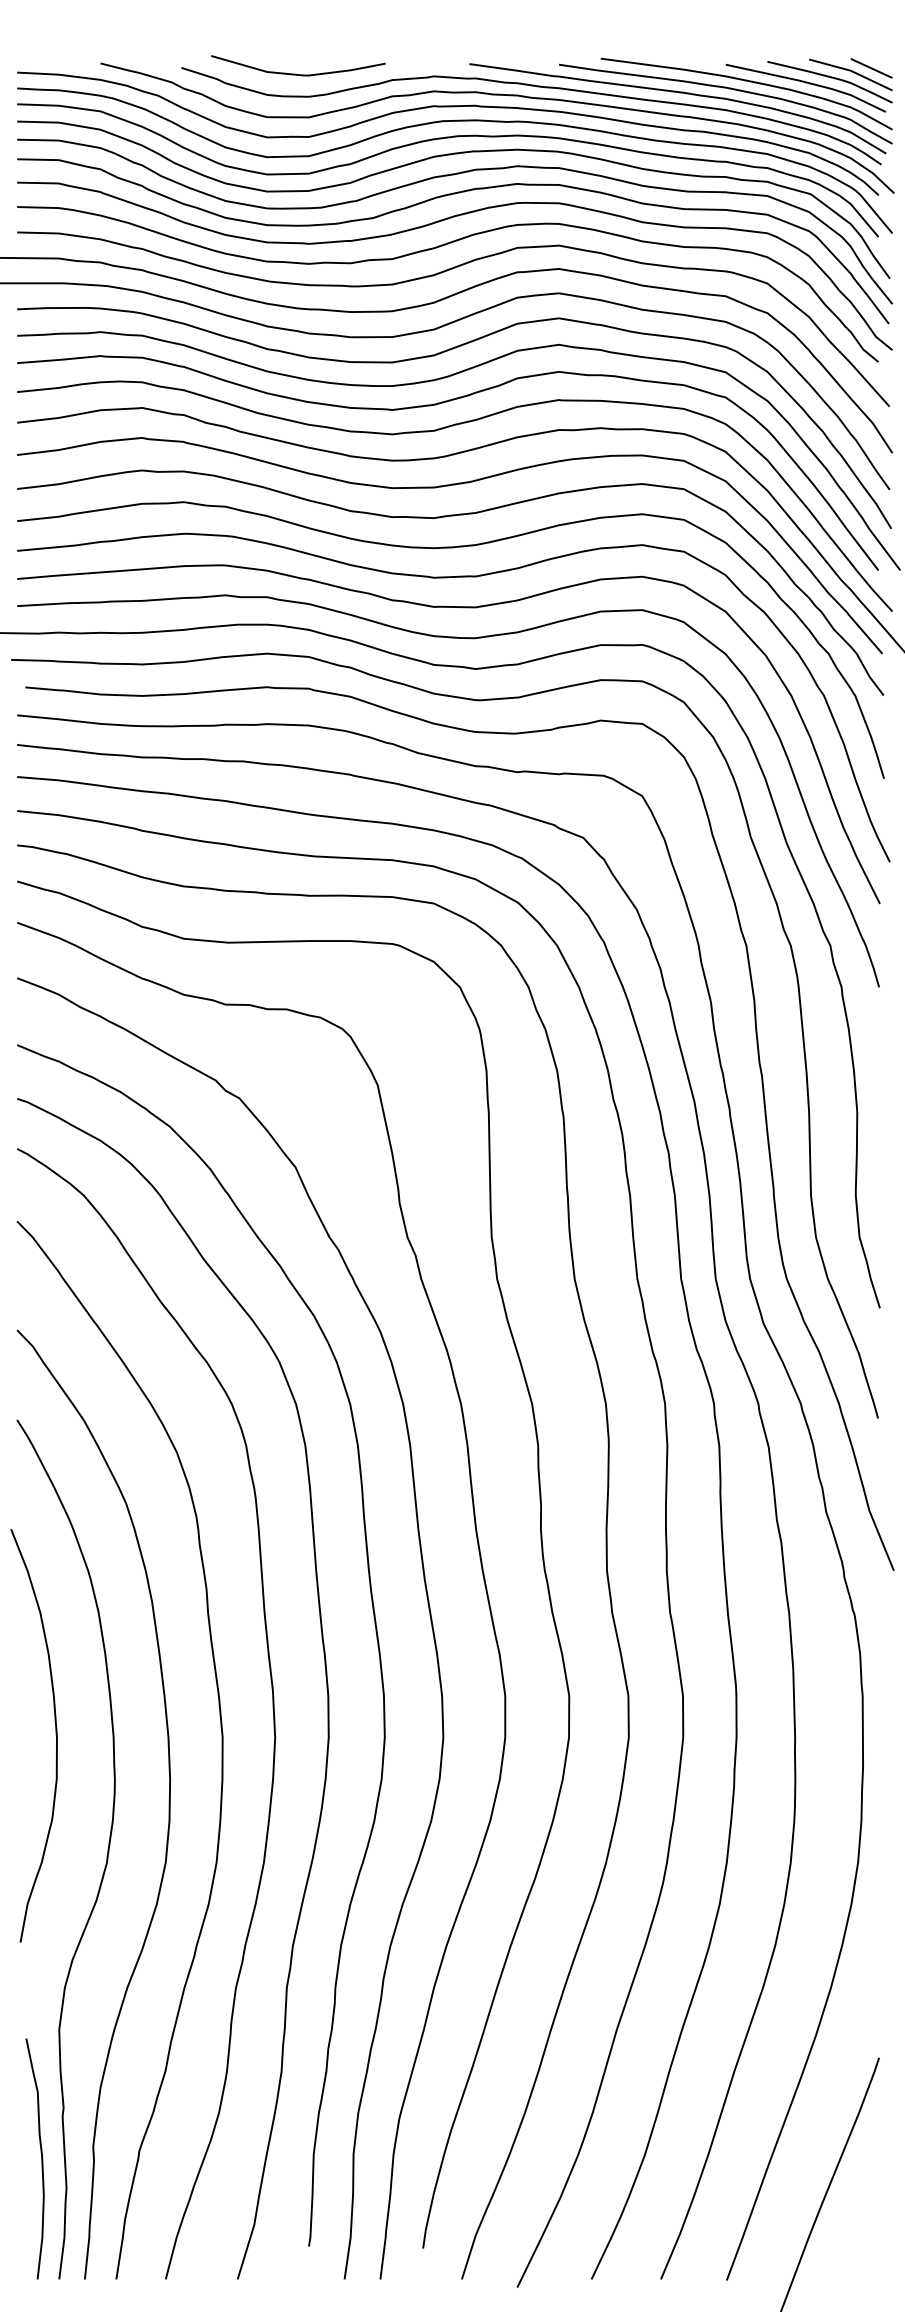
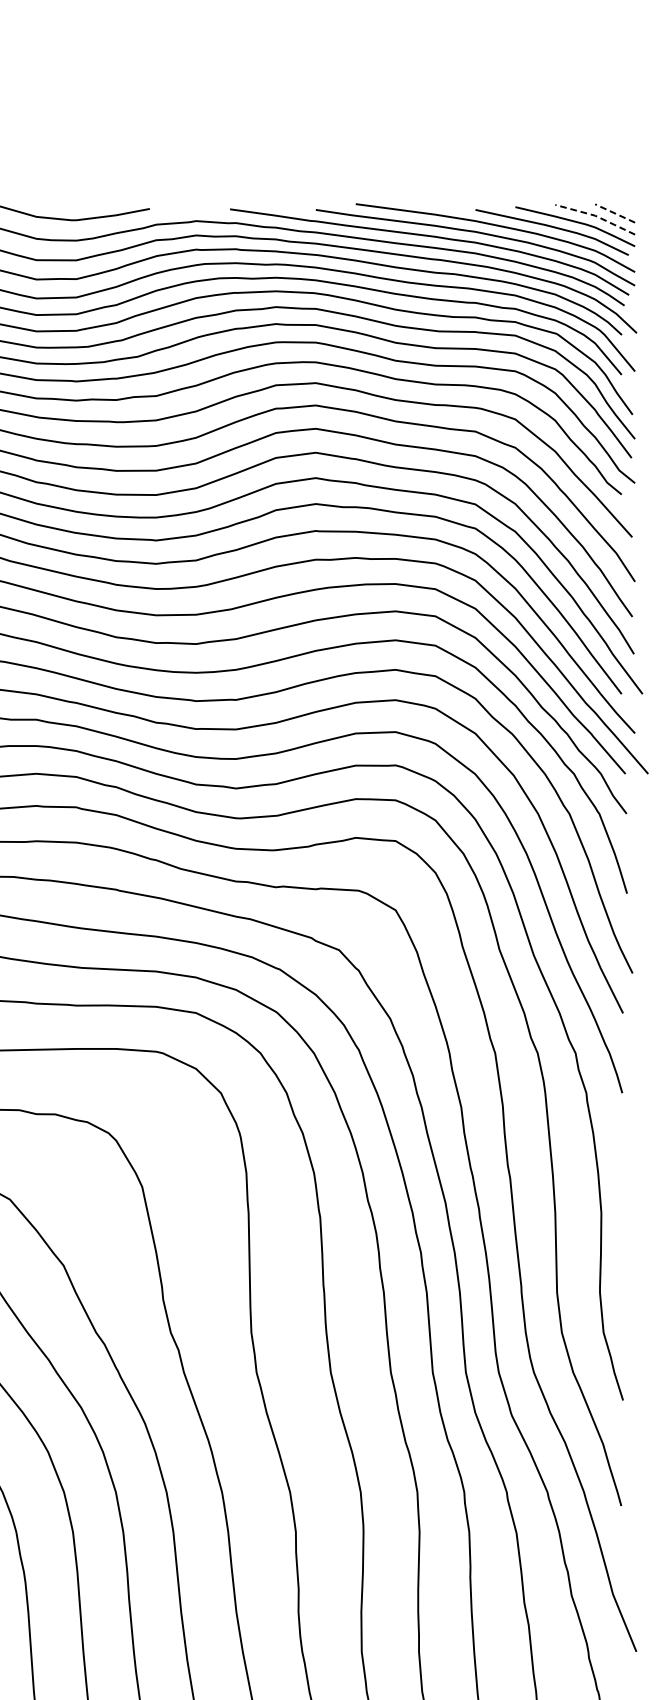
line: (871, 68) -> (615, 213), solid -> dashed
line: (851, 71) -> (595, 216), solid -> dashed

